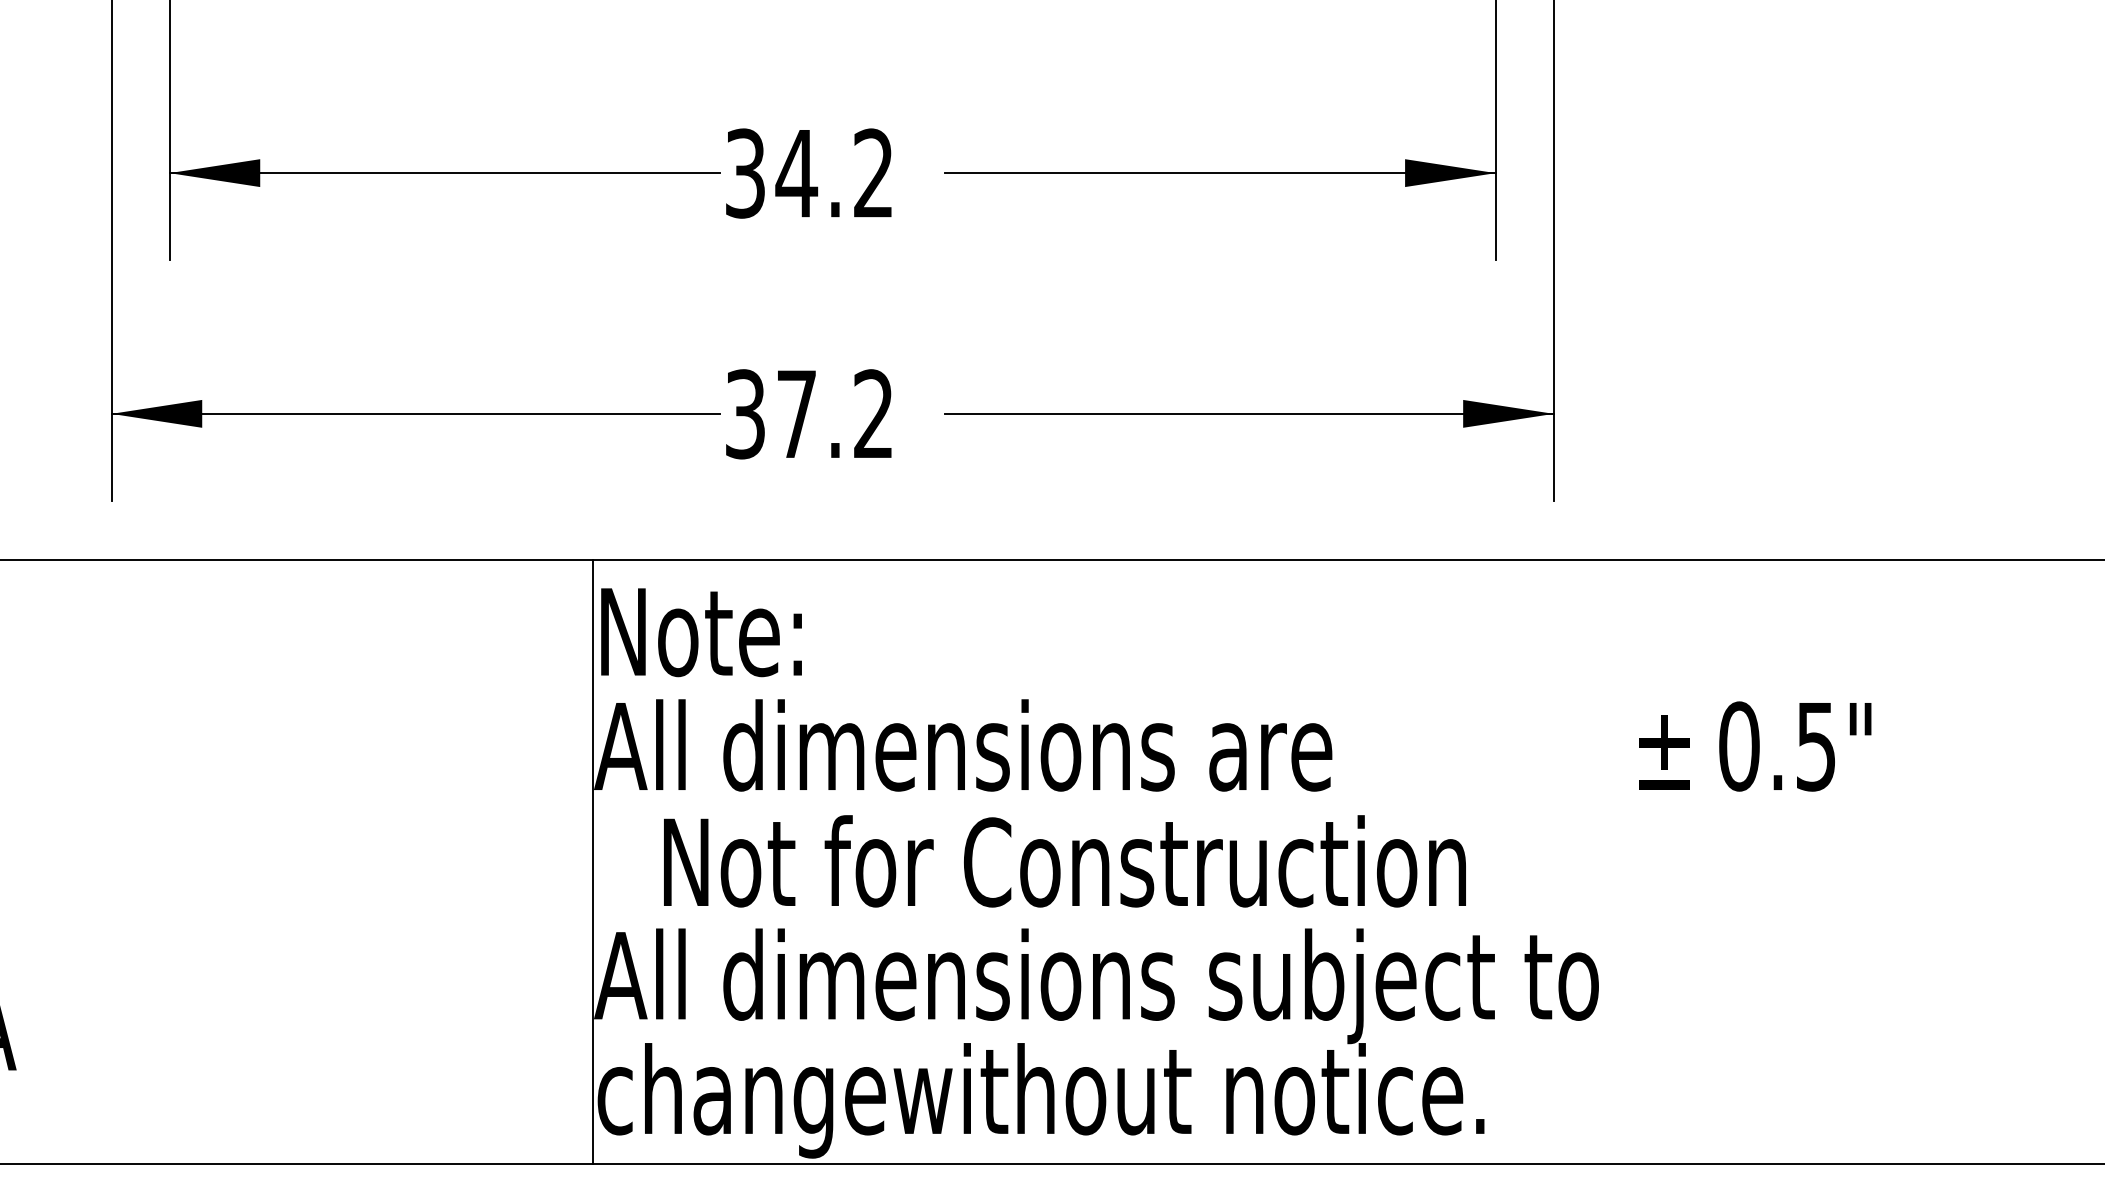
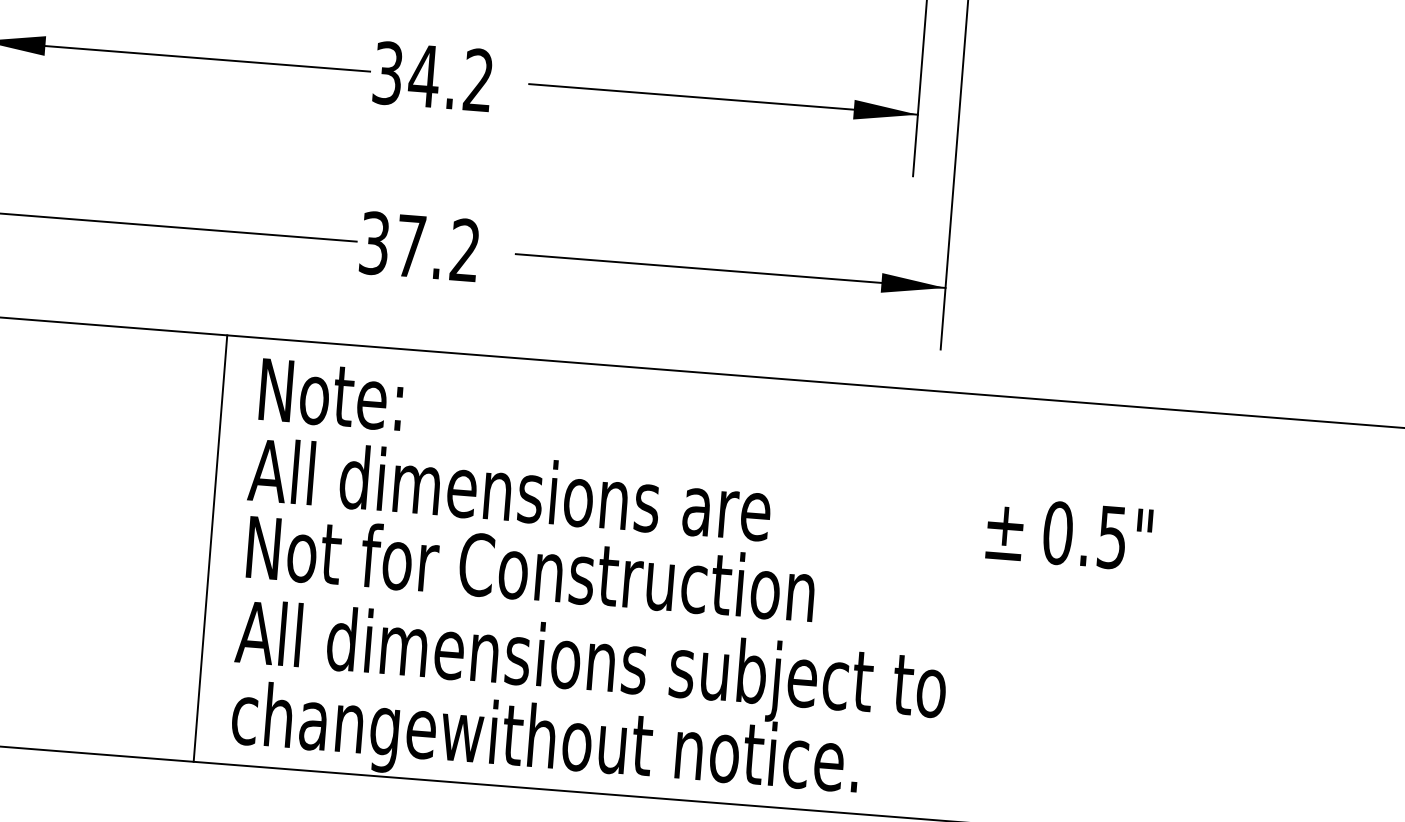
line: (593, 861) -> (210, 548), moved
text: (1064, 861) -> (531, 568), moved

